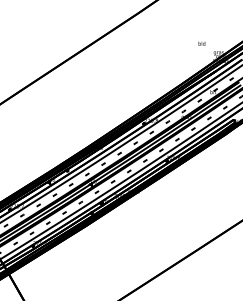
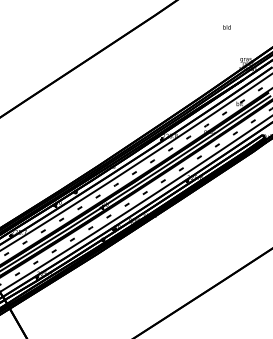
text: (201, 43) -> (226, 27), moved

